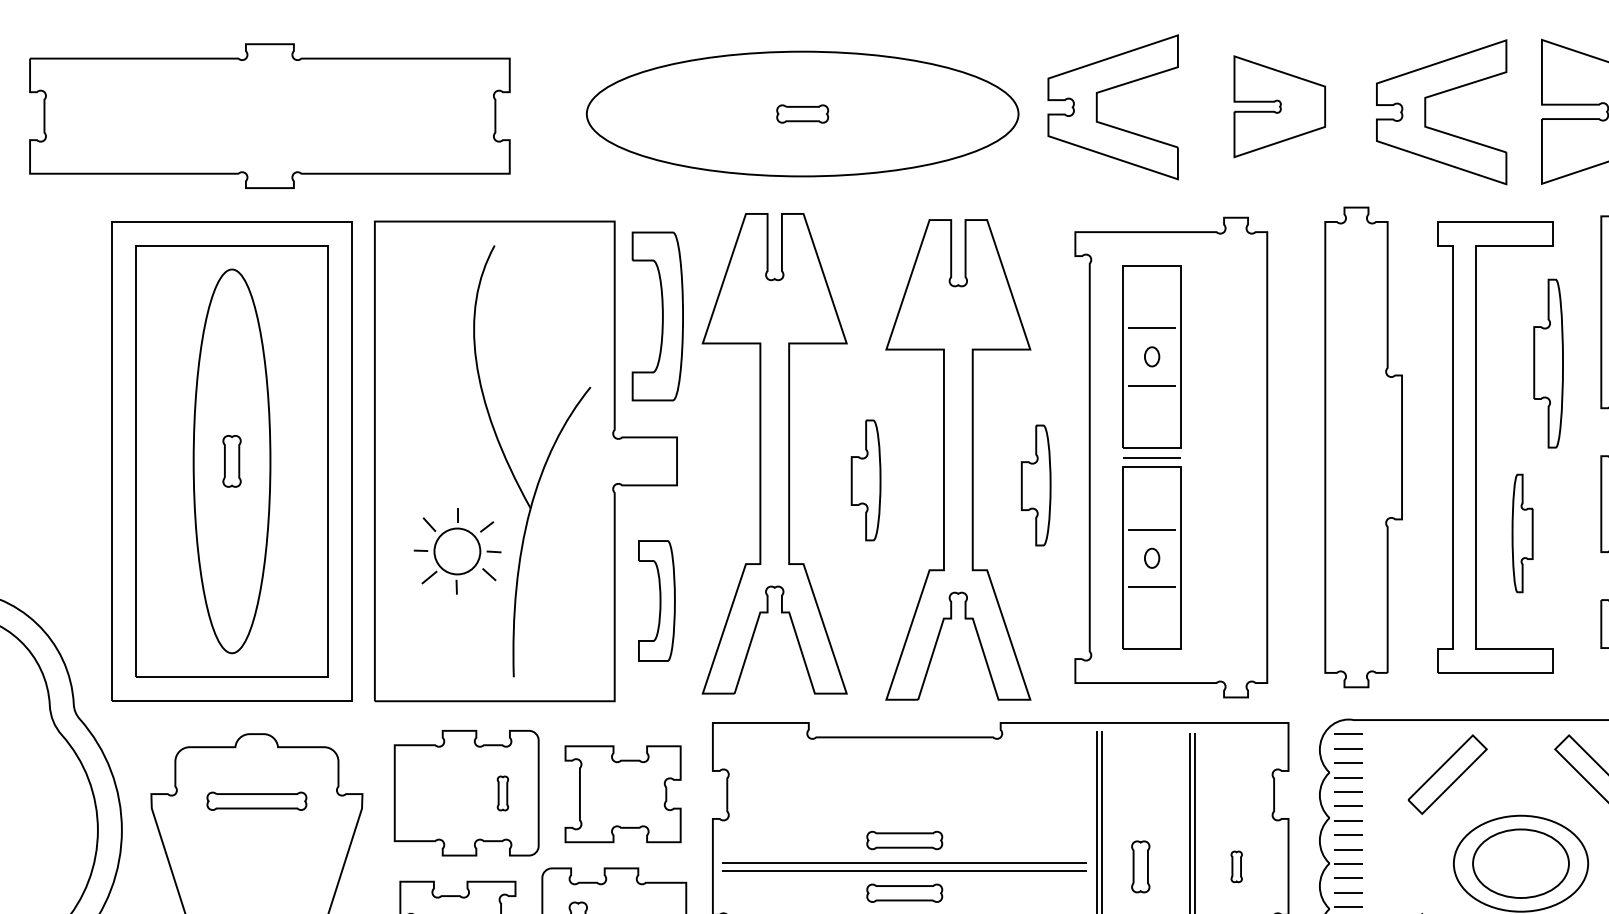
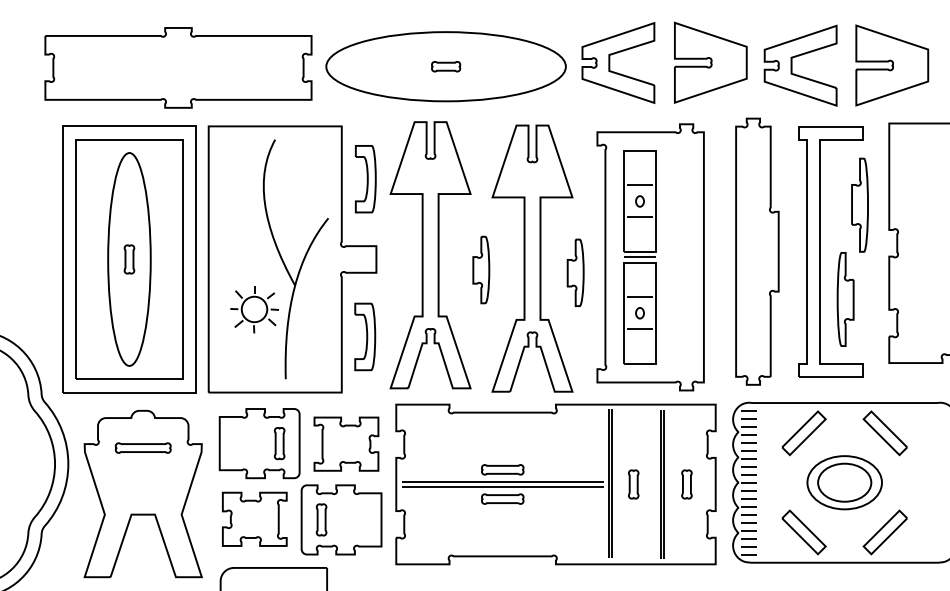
part: (1279, 106) -> (710, 62), size x1.43
part: (269, 115) -> (178, 67), moved
part: (657, 317) -> (365, 179), size x0.71
part: (1522, 533) -> (845, 299), size x1.43
part: (502, 793) -> (279, 443), size x1.67
part: (1235, 866) -> (686, 484), size x1.67

